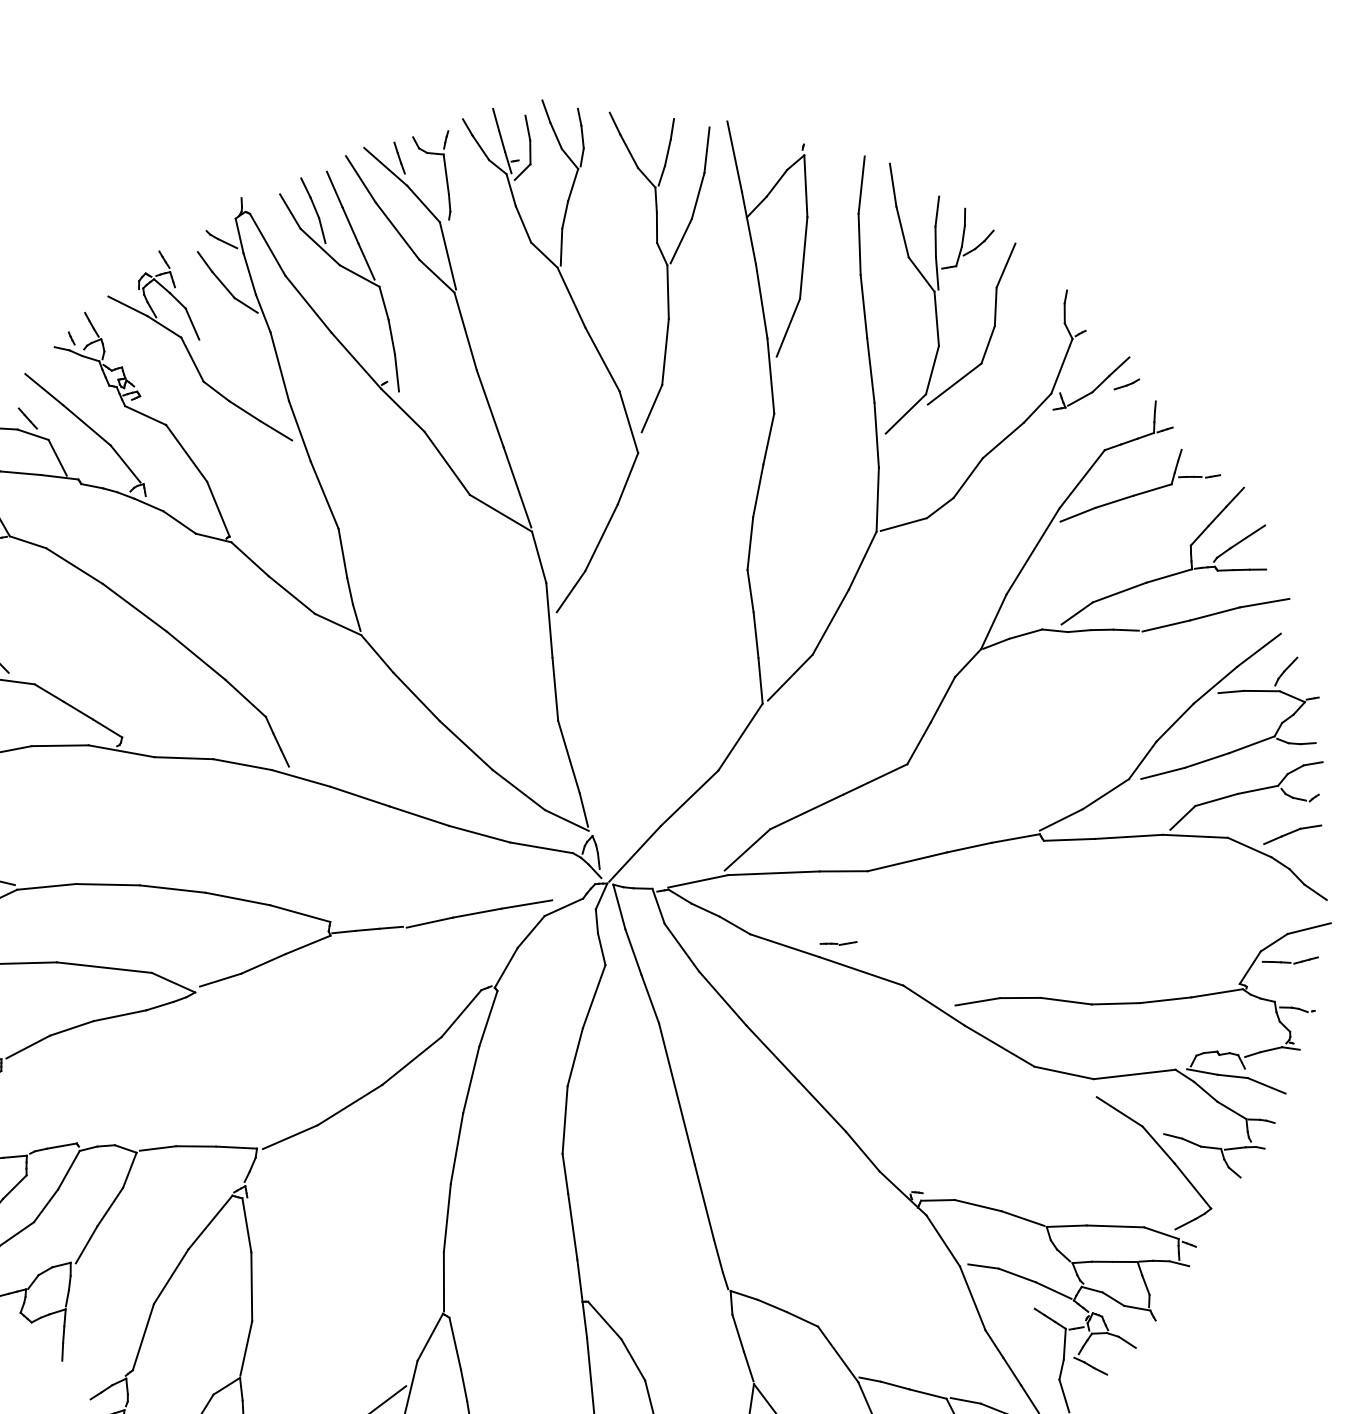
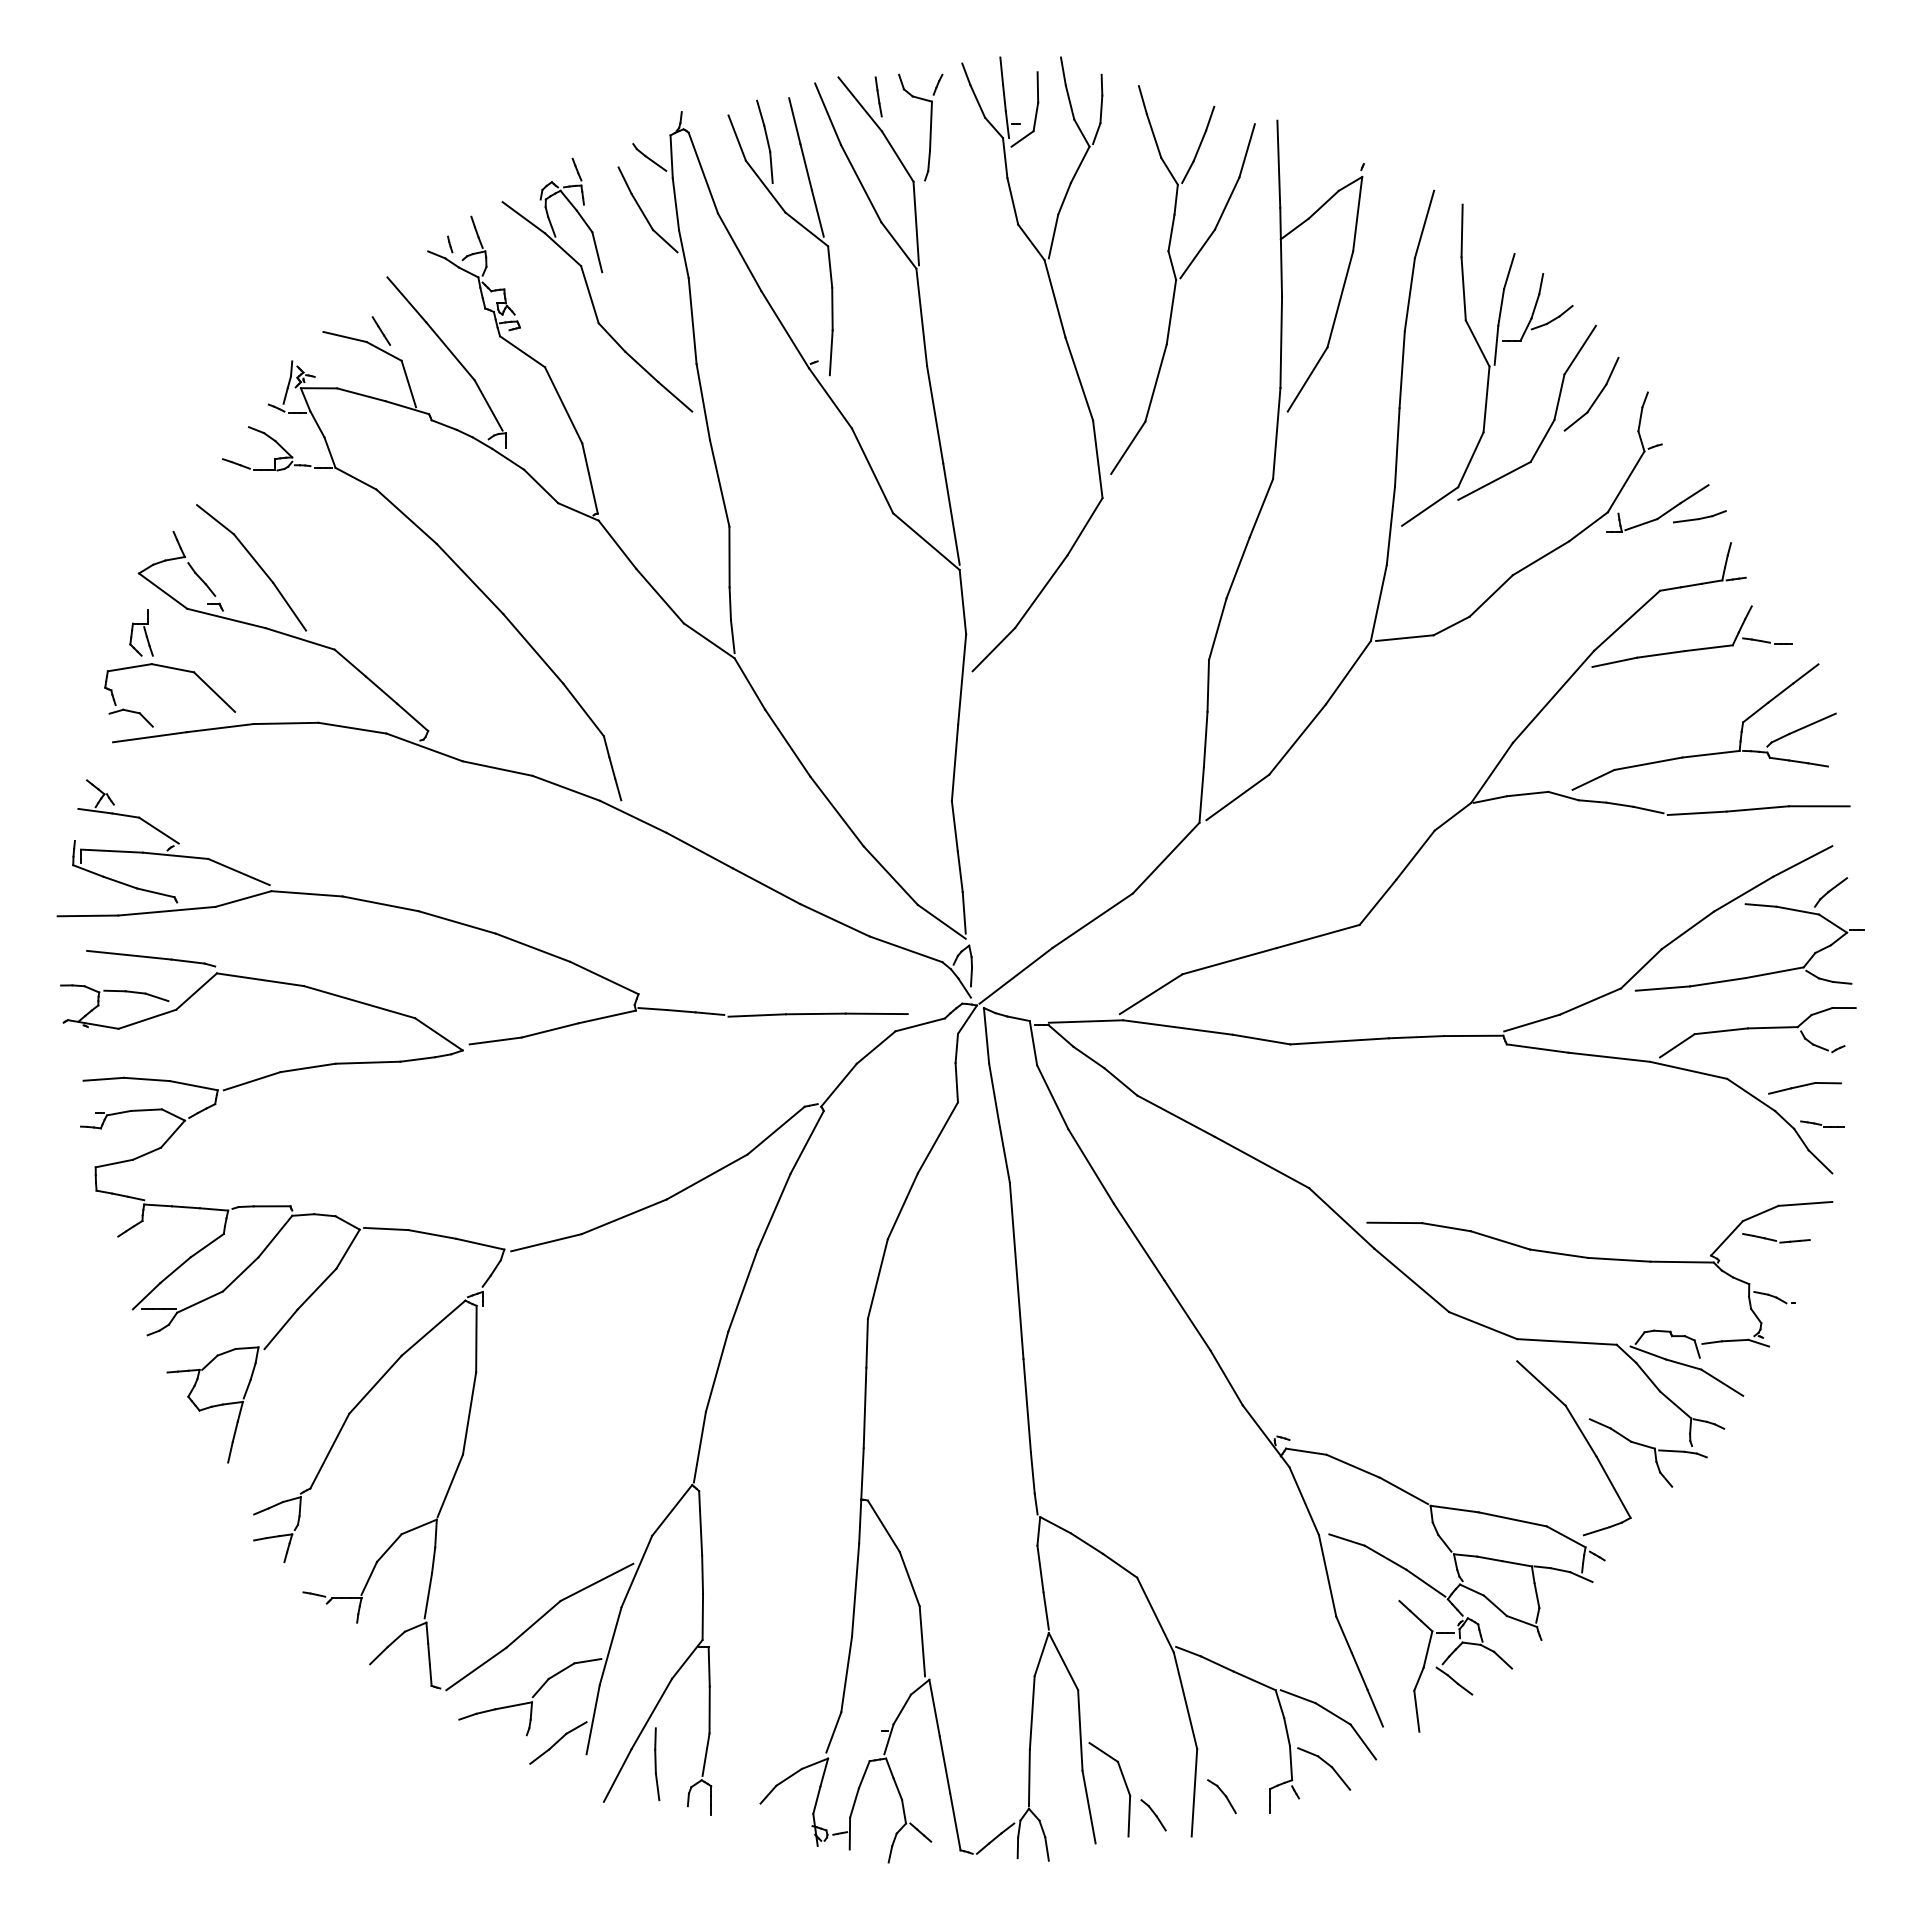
part: (1026, 300) -> (1597, 395), added
part: (1126, 384) -> (1699, 516), size x1.67
part: (838, 942) -> (1822, 1123), moved

